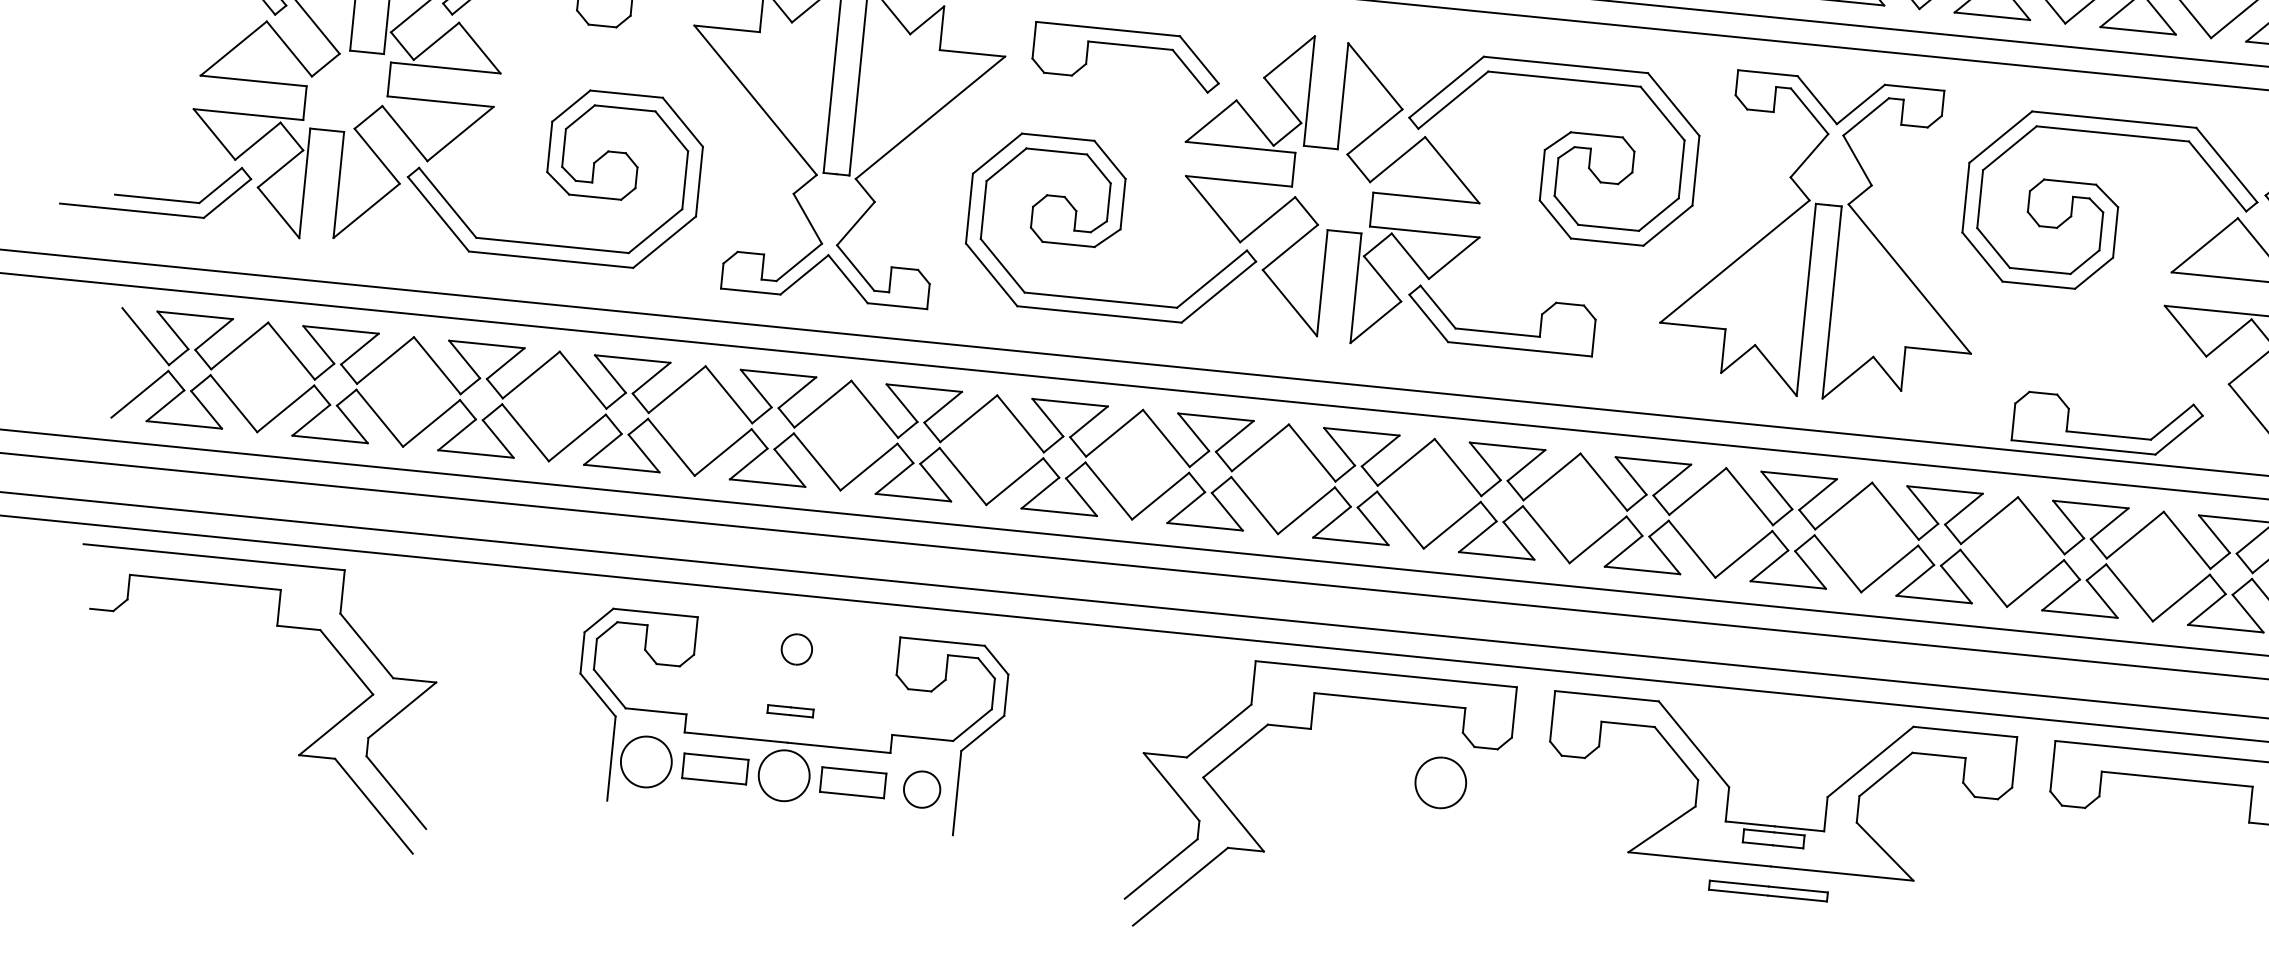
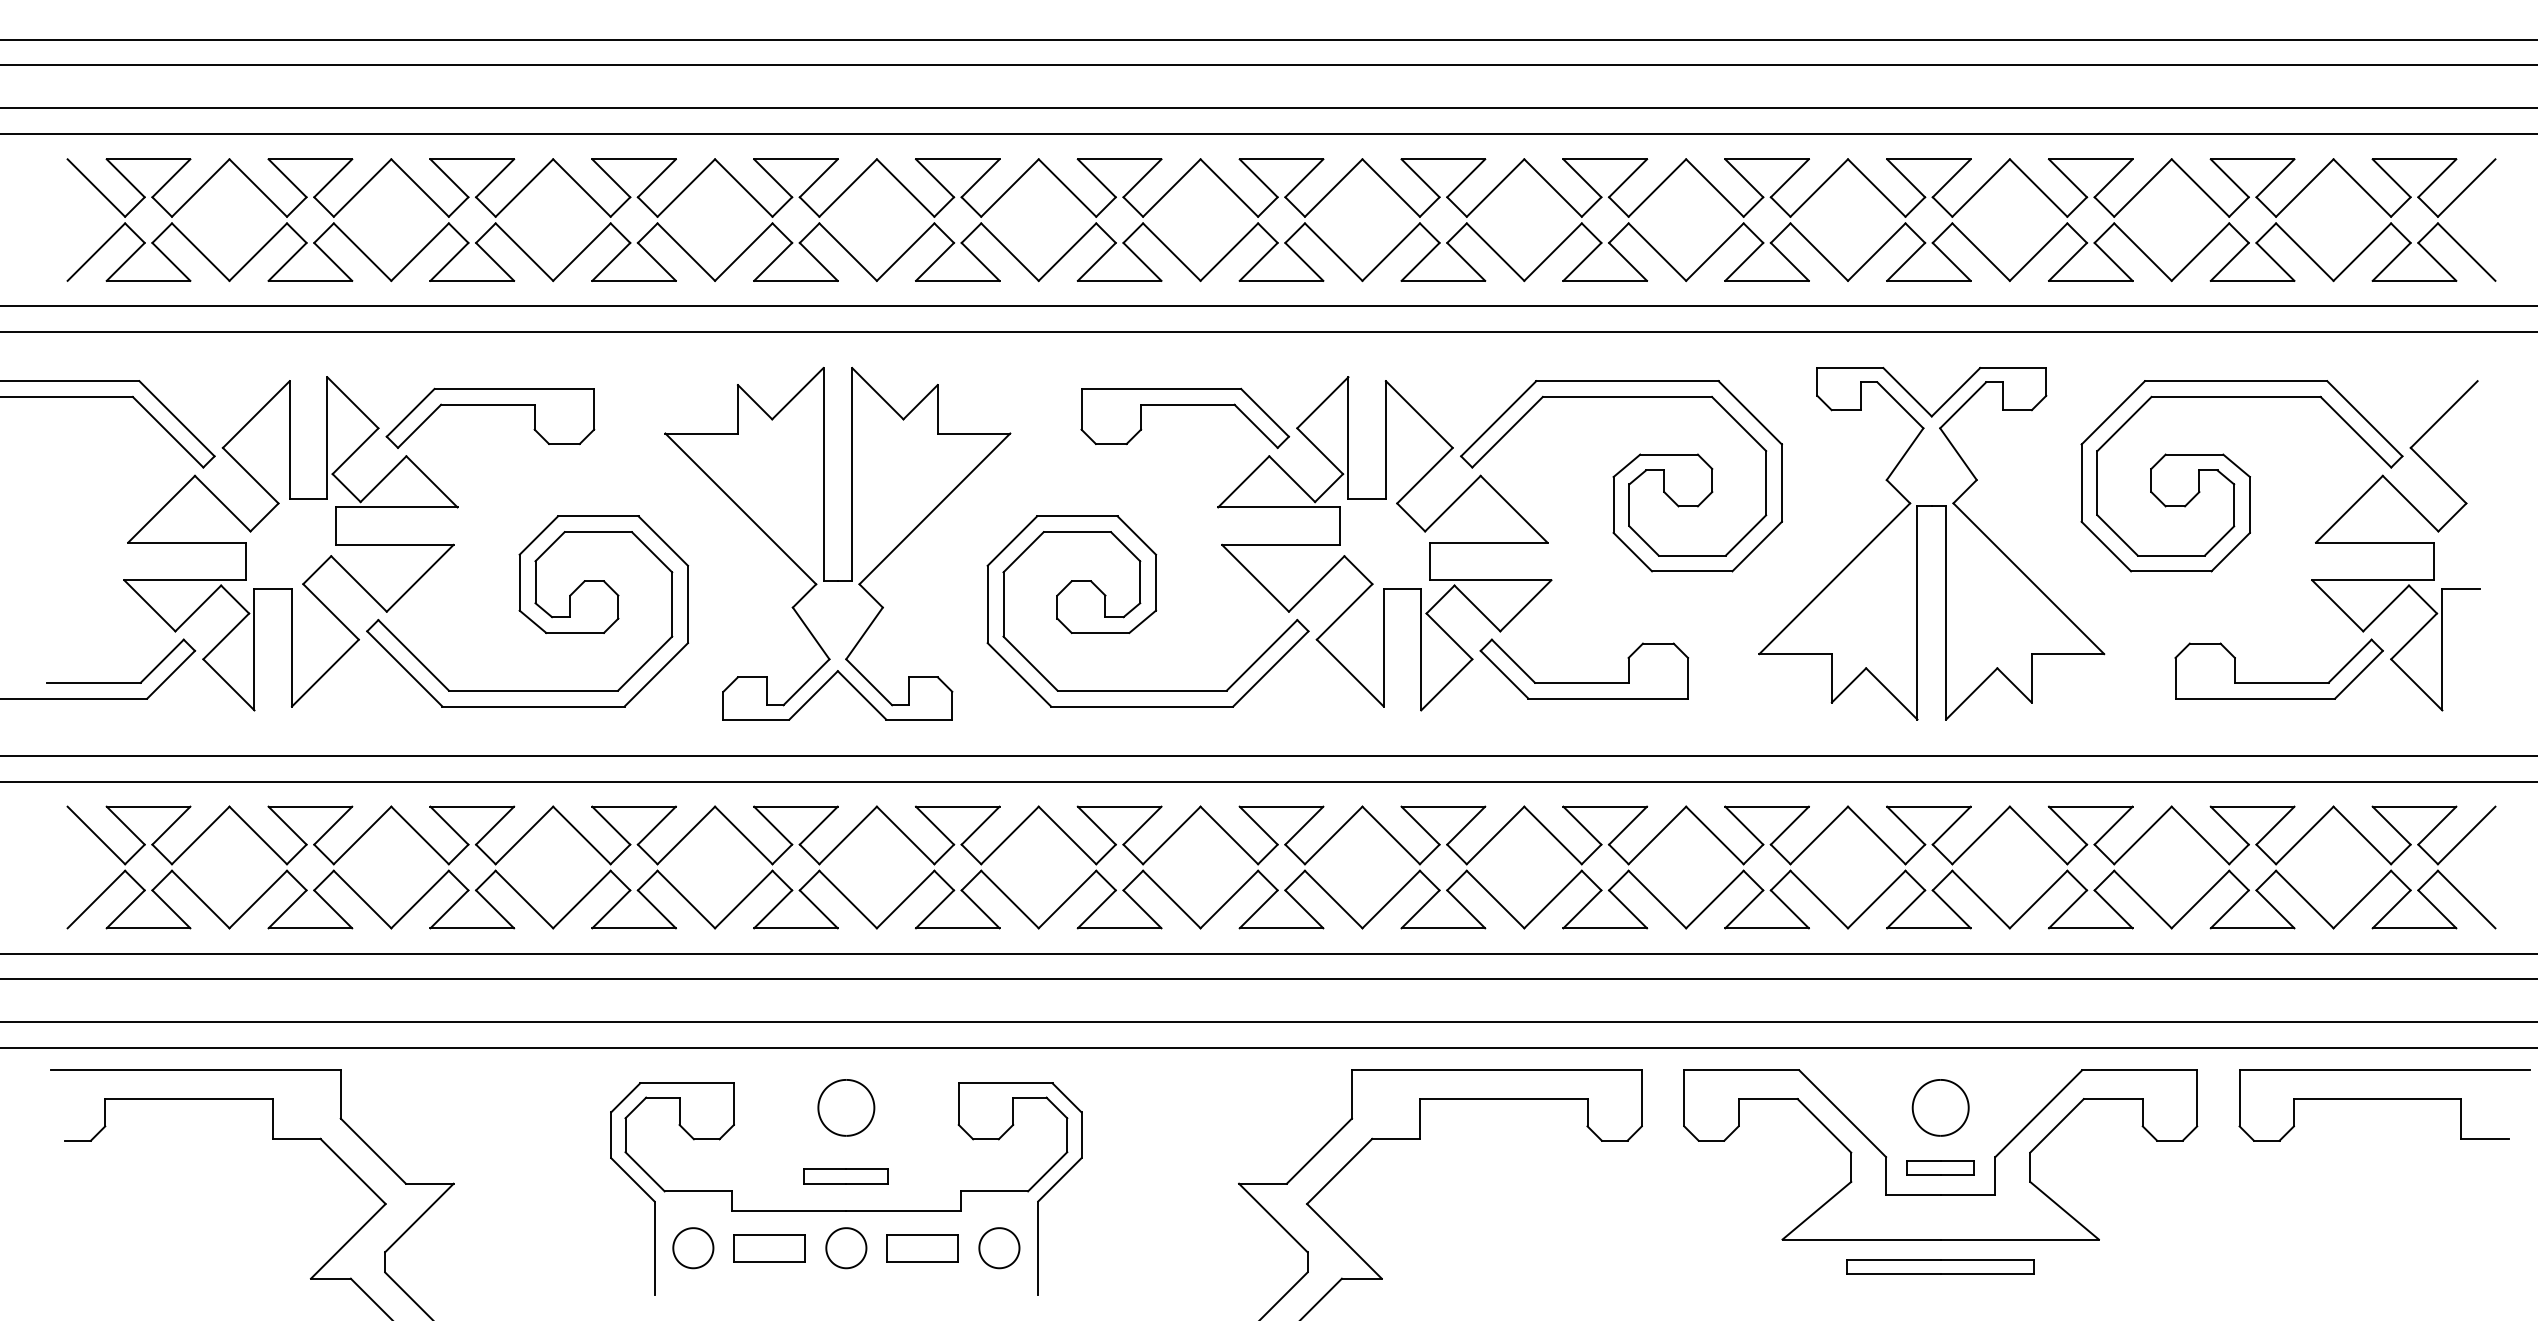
part: (1128, 46) -> (1185, 405), moved
part: (2105, 434) -> (2278, 682), moved
part: (797, 649) -> (846, 1107), size x1.67
part: (789, 711) -> (845, 1176), size x1.67
part: (646, 762) -> (693, 1248), size x0.71
part: (784, 776) -> (846, 1248), size x0.71
part: (1440, 782) -> (1940, 1107), moved
part: (1773, 838) -> (1940, 1167), moved
part: (1768, 890) -> (1940, 1266), size x1.43

